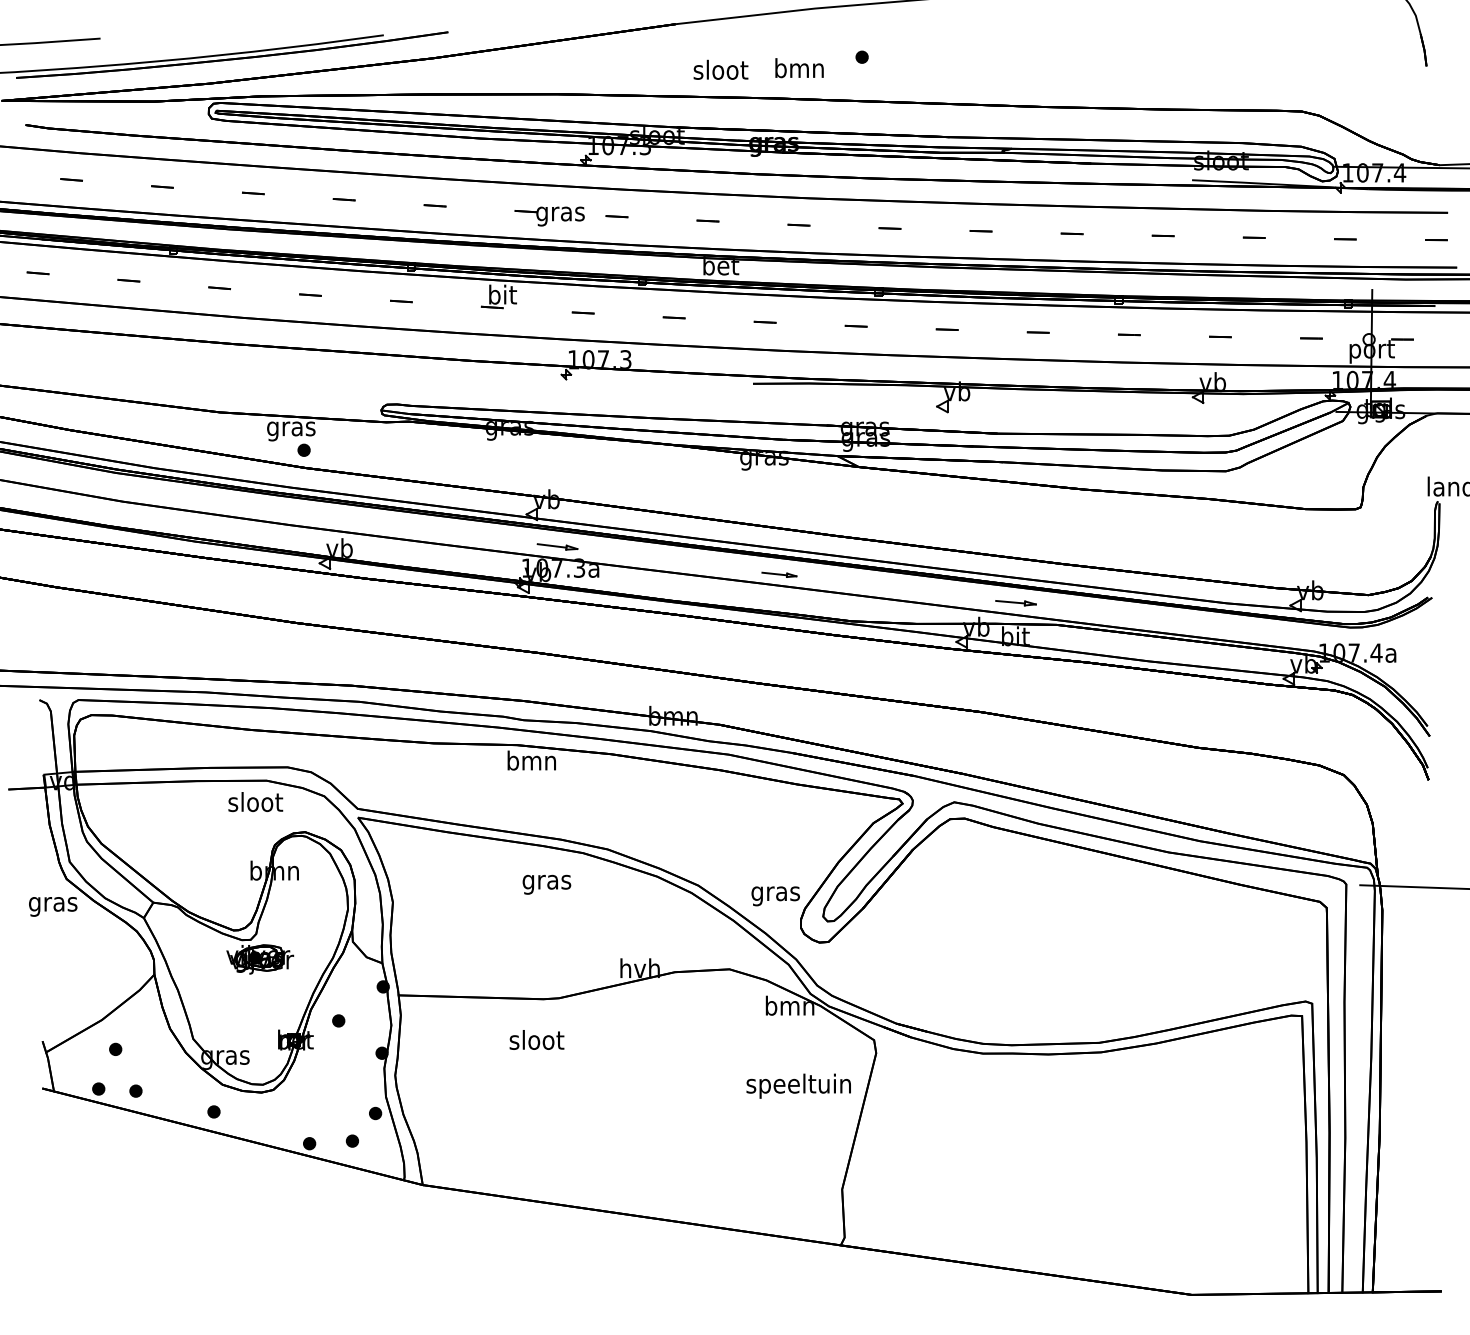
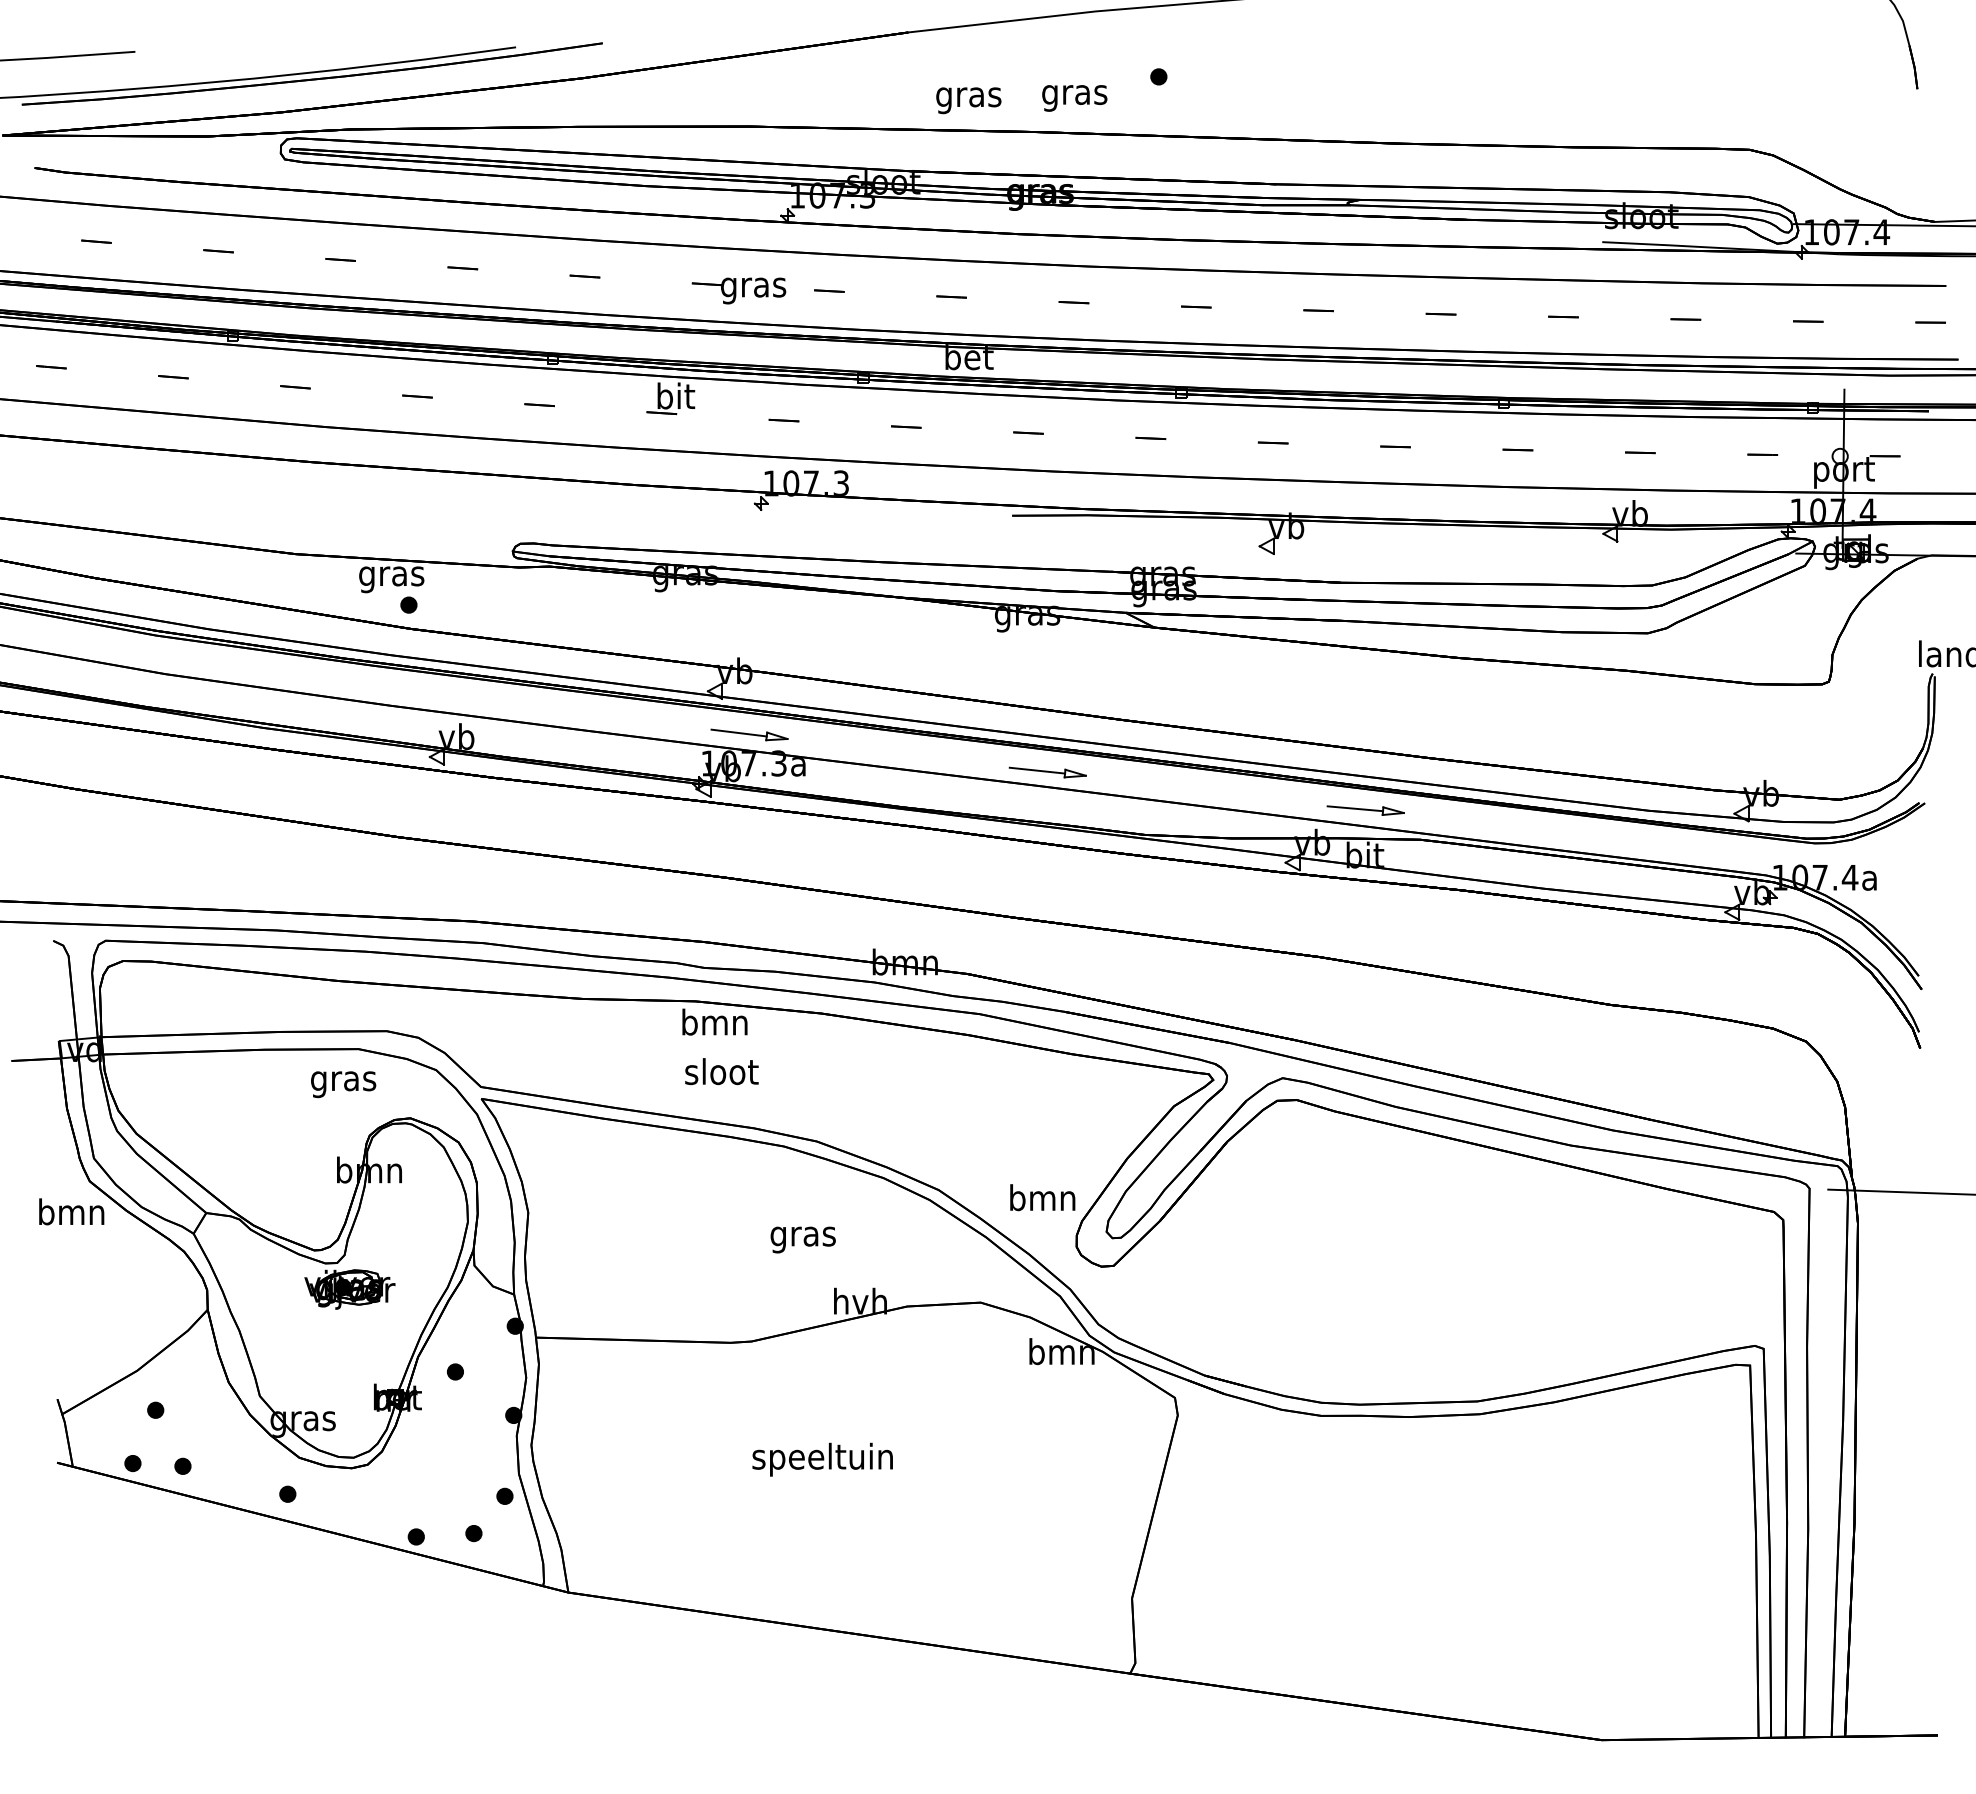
text: (799, 70) -> (1074, 94), bmn -> gras
text: (720, 72) -> (968, 97), sloot -> gras
part: (557, 546) -> (749, 734), size x1.43
part: (779, 574) -> (1047, 772), size x1.67
part: (1015, 603) -> (1365, 810), size x1.43
text: (255, 804) -> (343, 1081), sloot -> gras
text: (546, 884) -> (802, 1239), moved
text: (775, 893) -> (1042, 1200), gras -> bmn
text: (53, 904) -> (71, 1215), gras -> bmn
text: (536, 1039) -> (721, 1071), moved
text: (798, 1086) -> (822, 1459), moved

